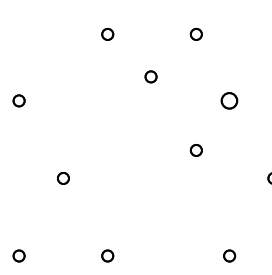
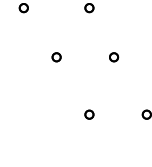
part: (150, 76) -> (56, 57), moved
part: (229, 100) -> (113, 57), size x0.71
part: (195, 150) -> (88, 114), moved

